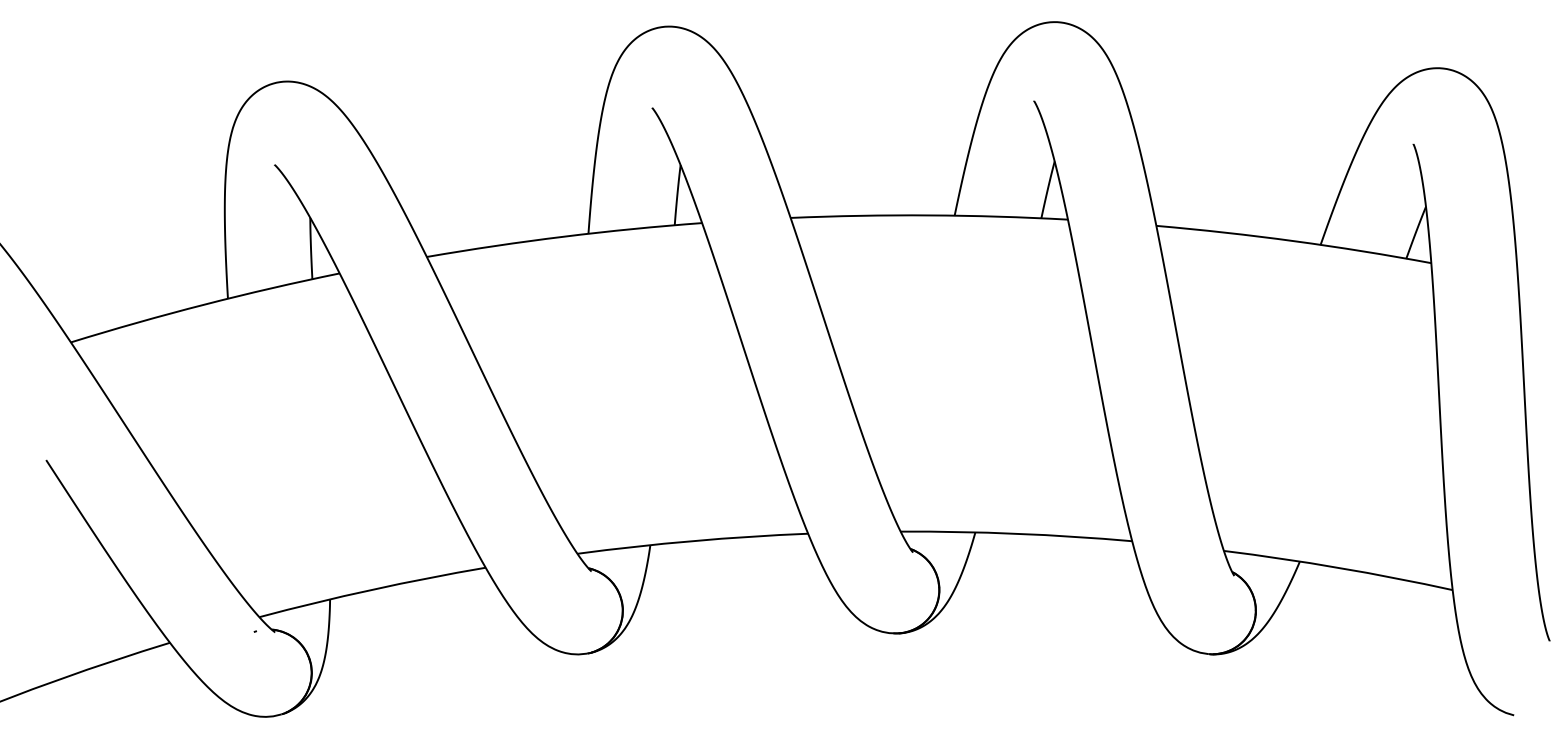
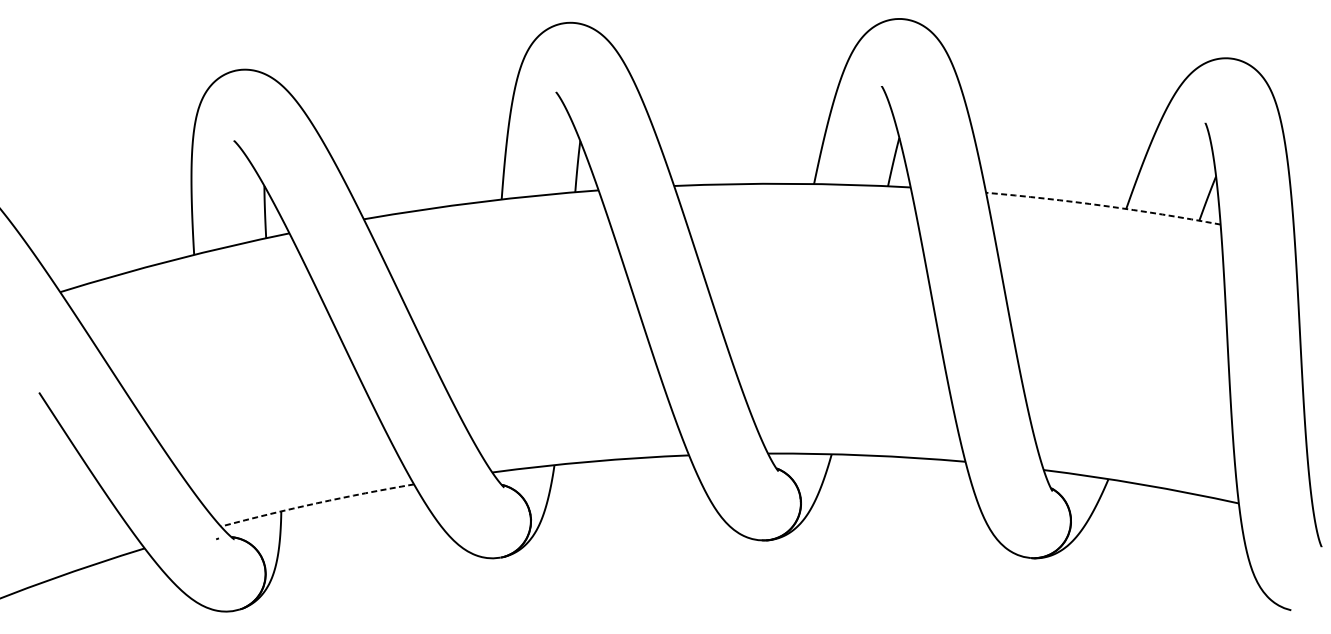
arc: (1294, 241) -> (1103, 206), solid -> dashed
arc: (372, 589) -> (317, 502), solid -> dashed

